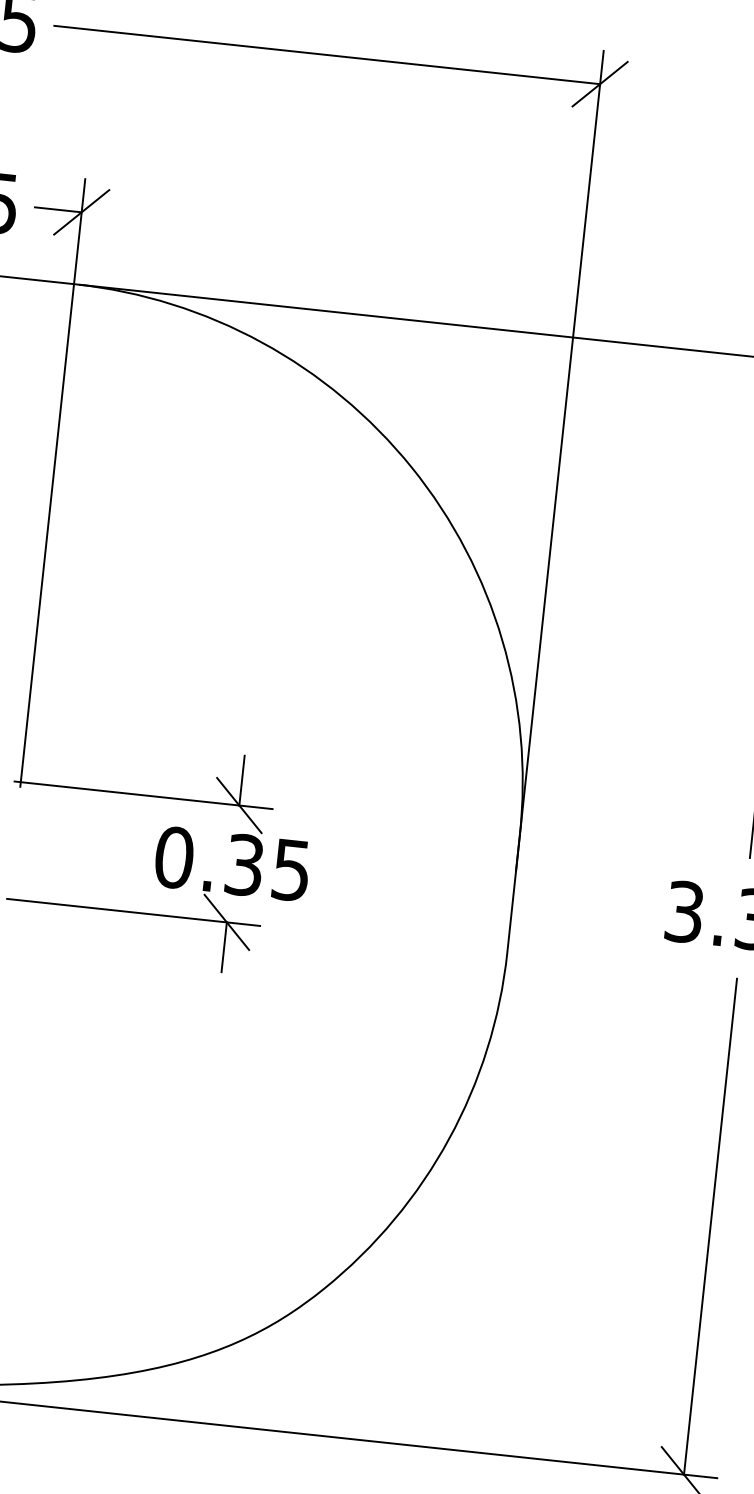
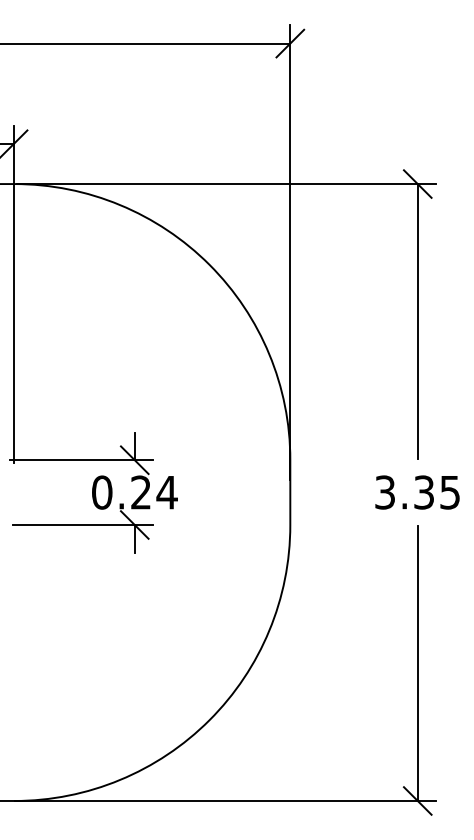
text: (268, 867) -> (154, 492), 0.35 -> 0.24

